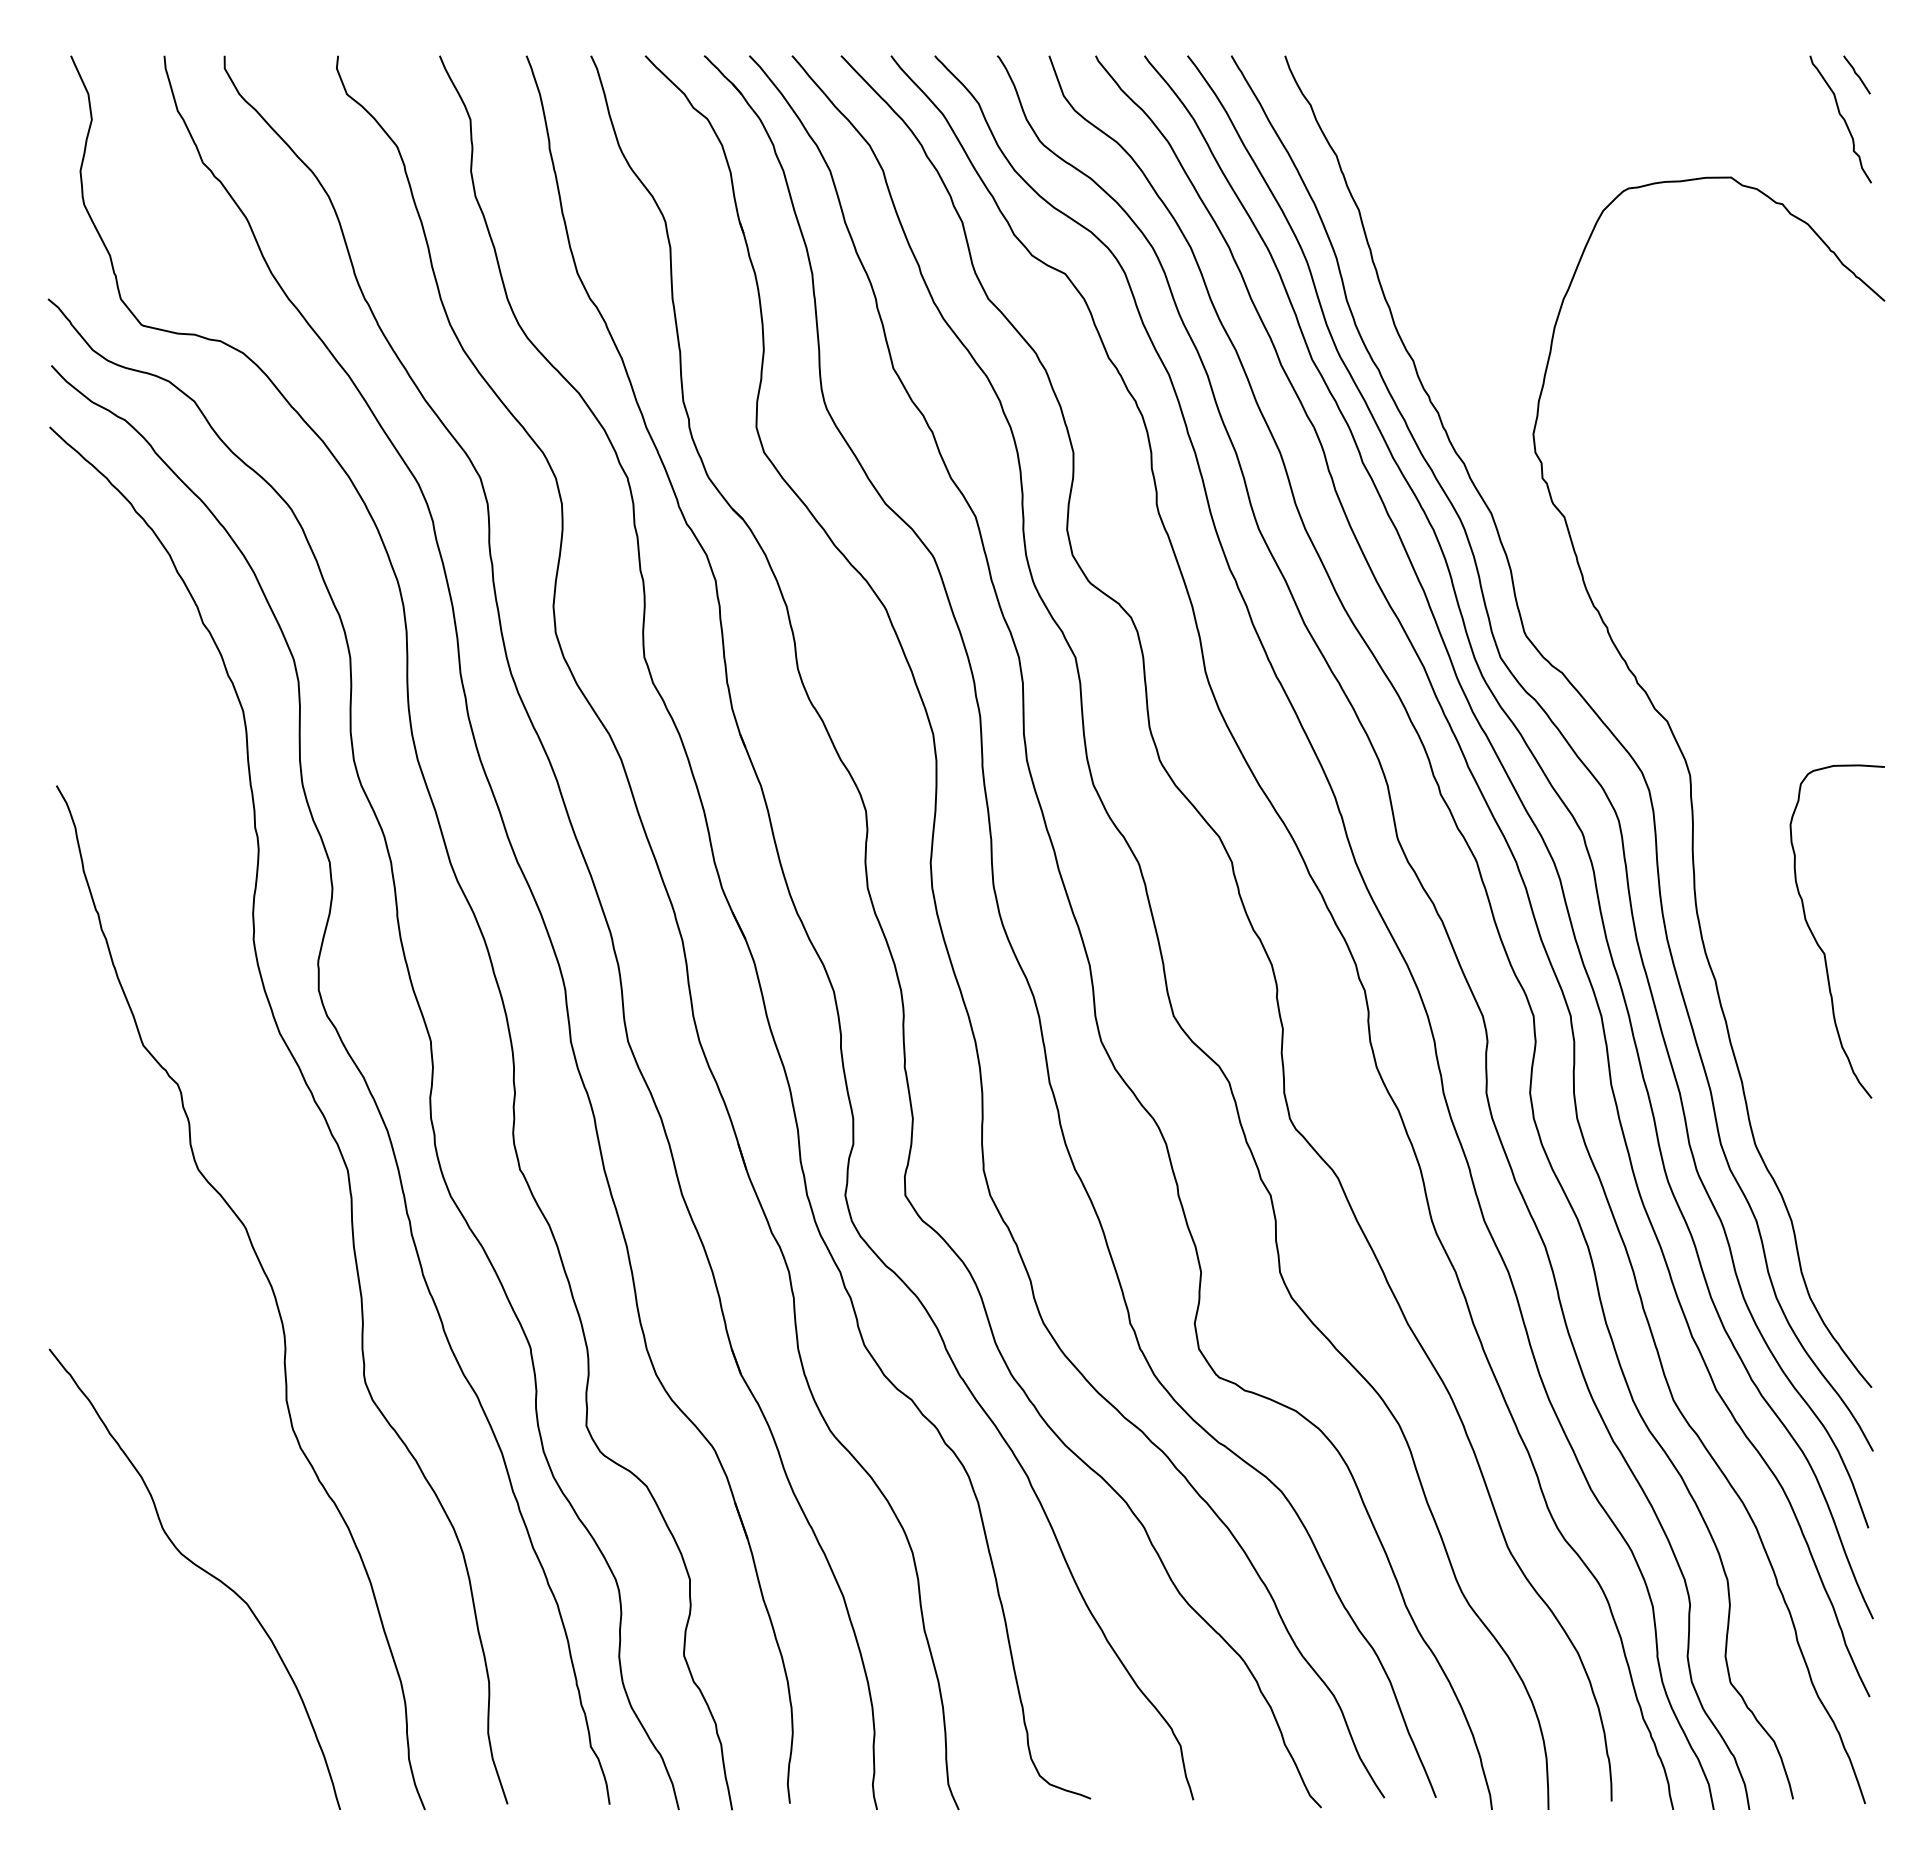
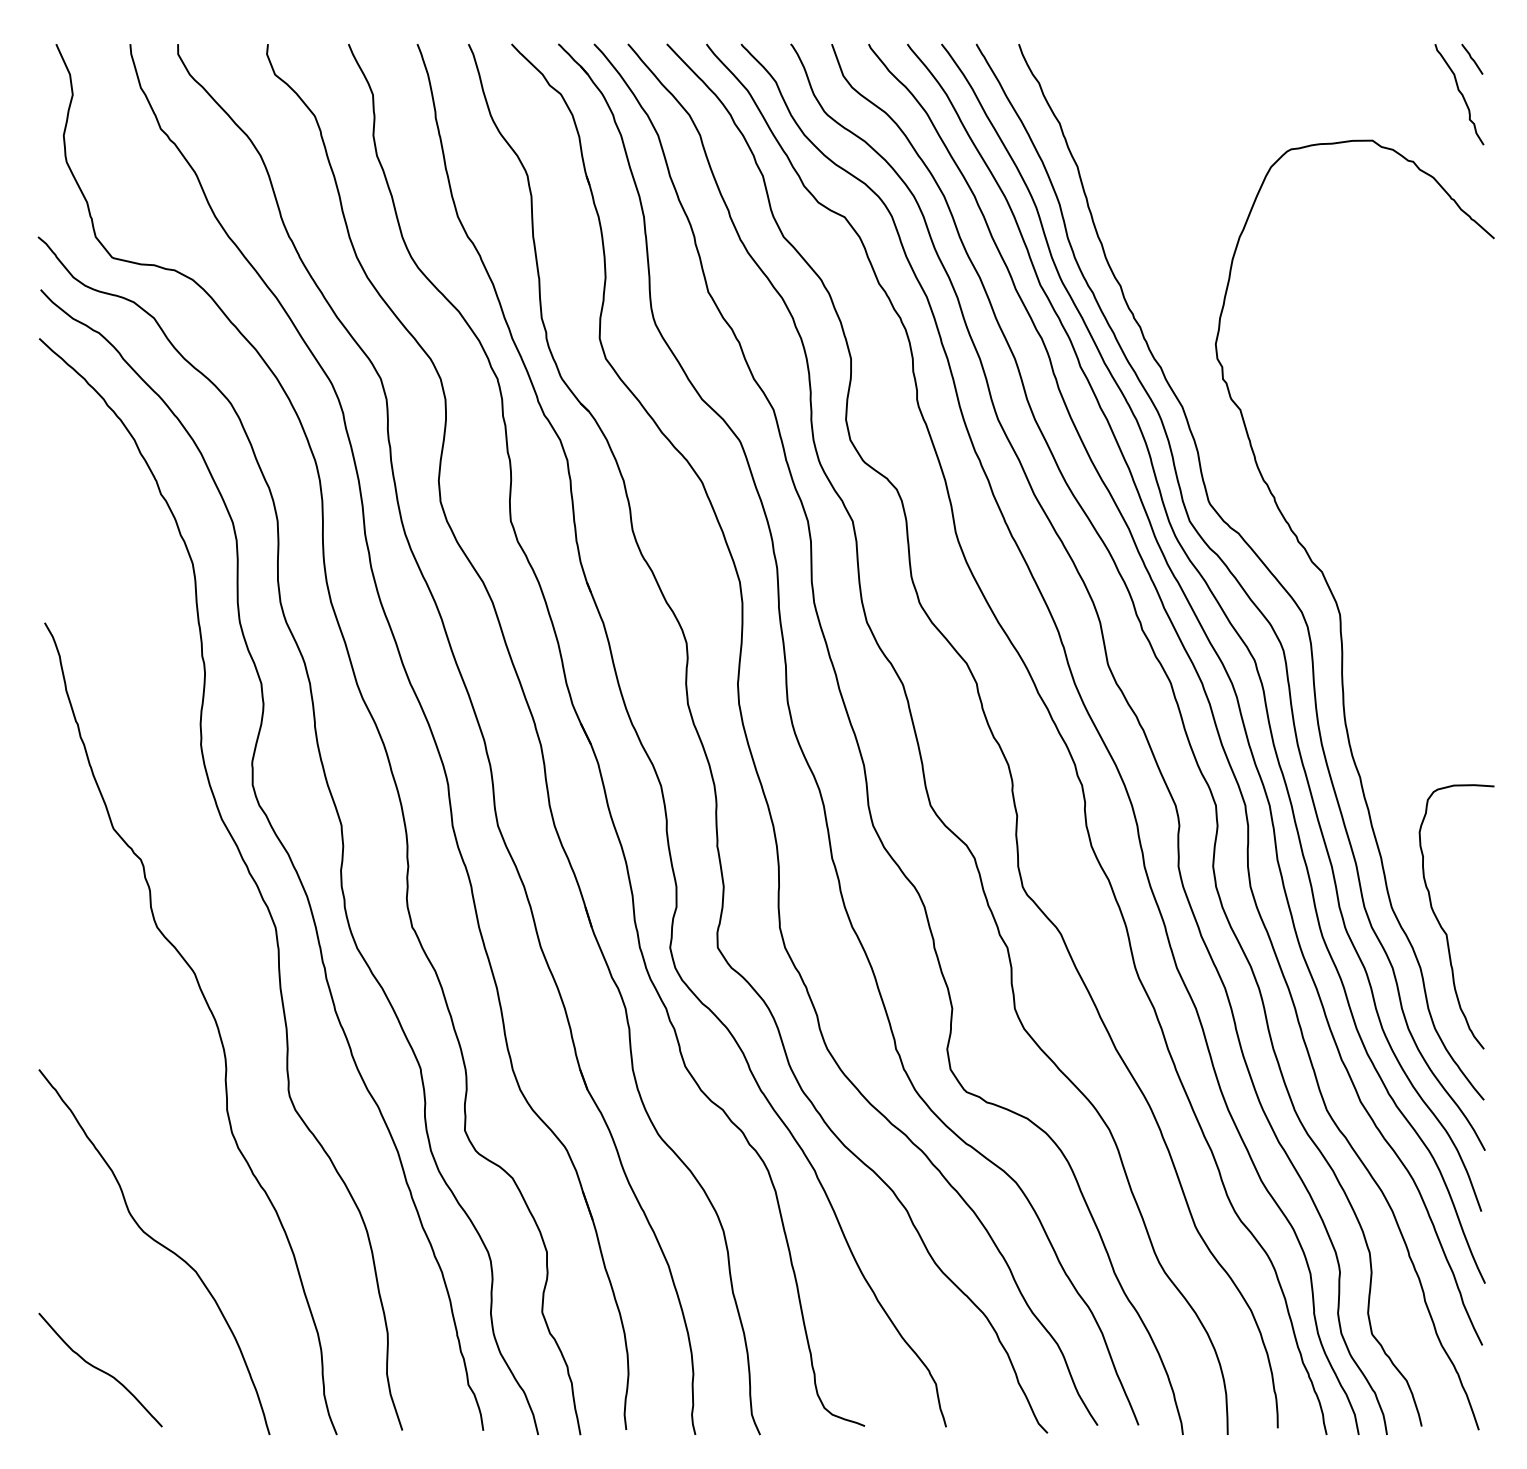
curve: (1817, 941) -> (1441, 924), moved
curve: (126, 1728) -> (100, 1370), added

